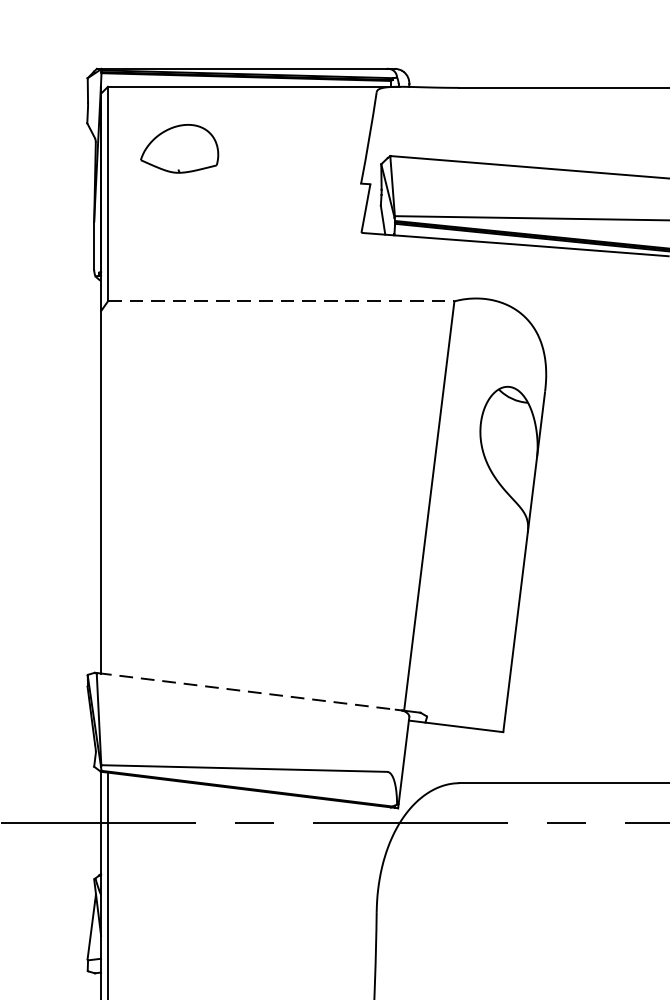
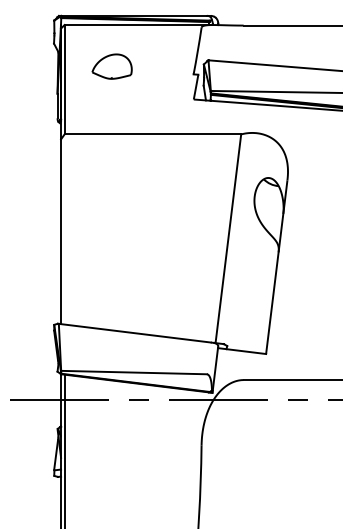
part: (178, 148) -> (111, 66), moved
line: (282, 301) -> (153, 134), dashed -> solid
line: (247, 691) -> (135, 333), dashed -> solid

